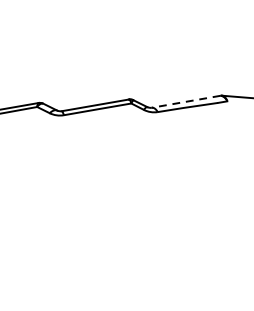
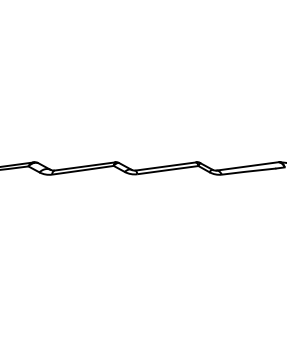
line: (185, 101) -> (247, 166), dashed -> solid

